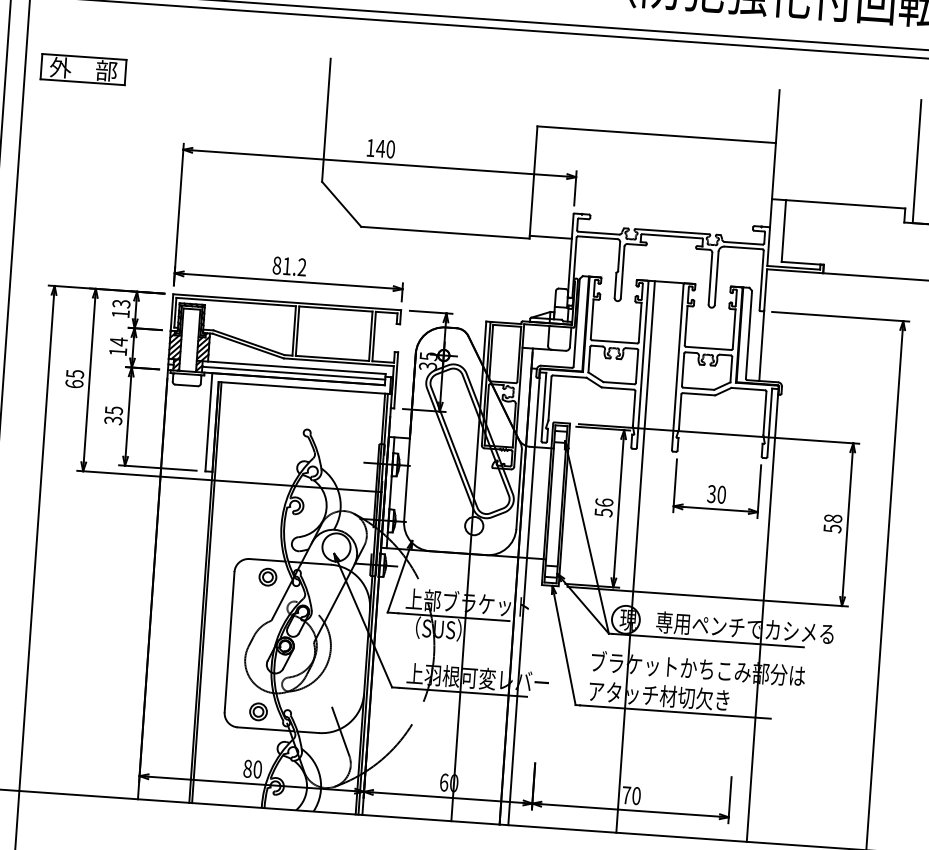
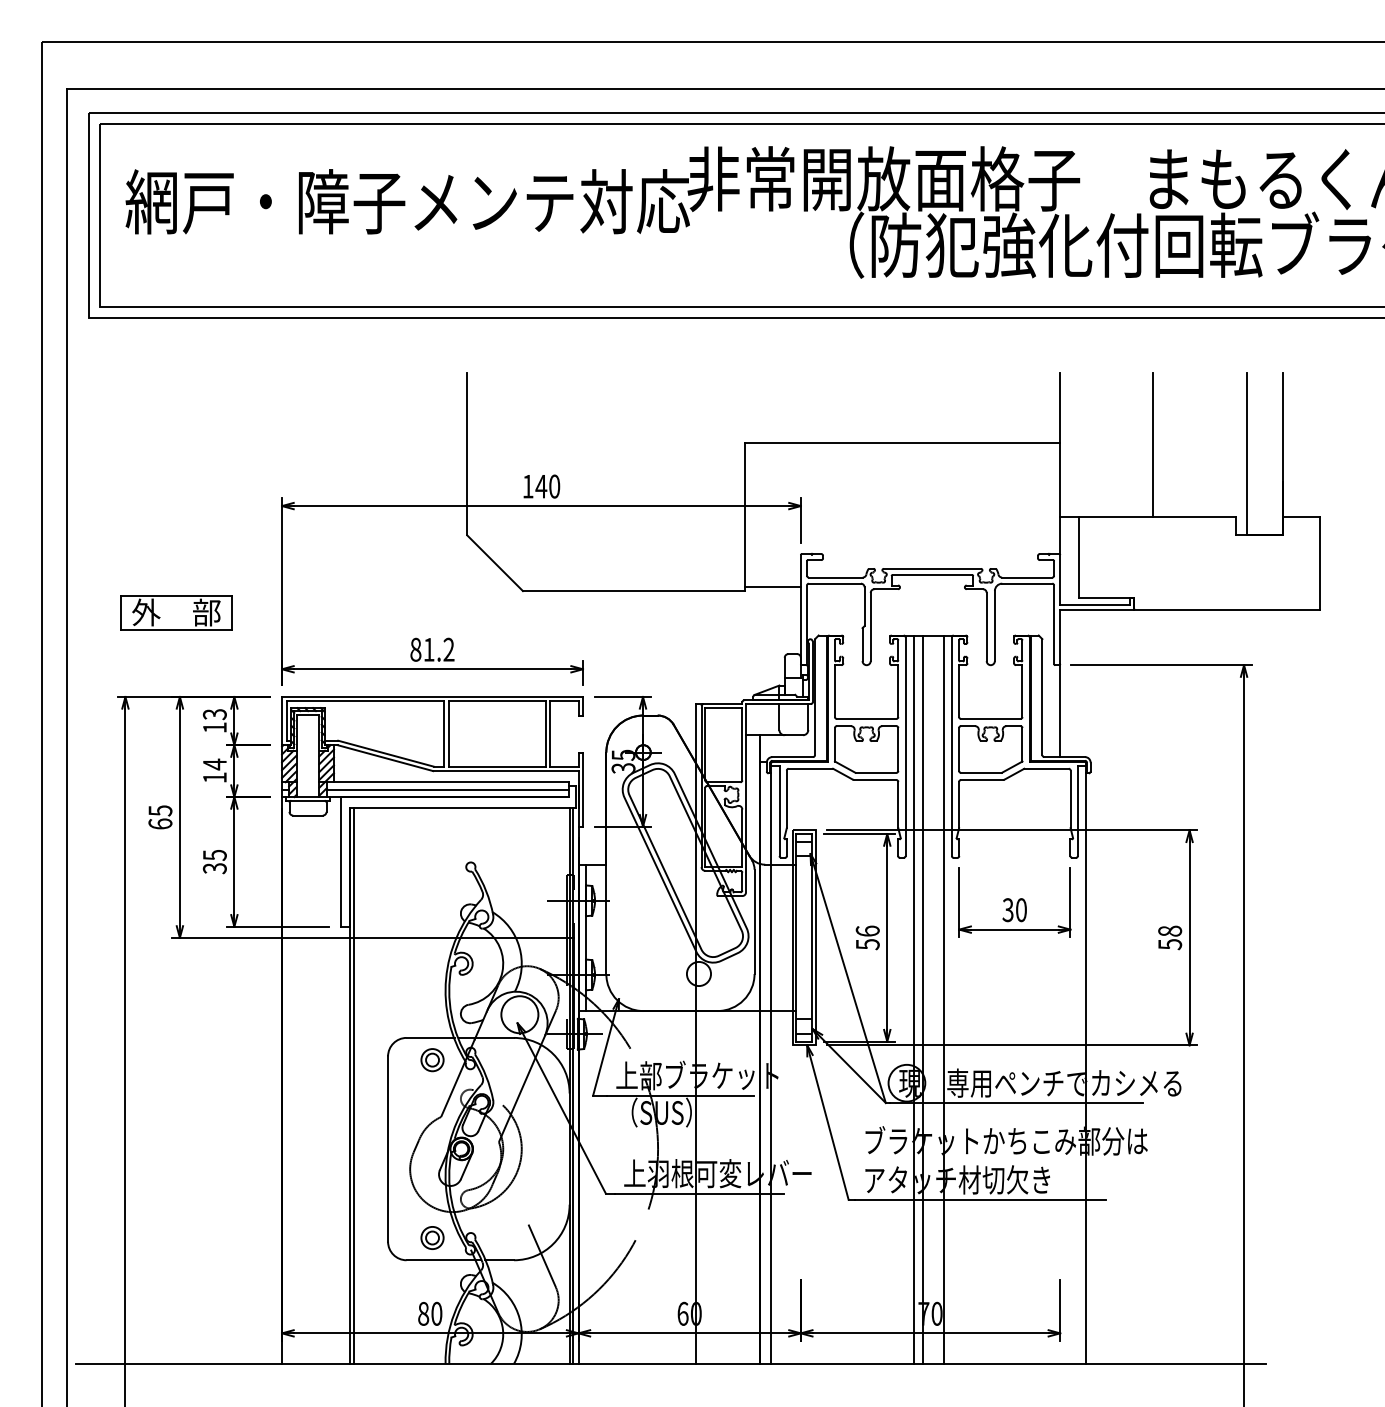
part: (83, 69) -> (176, 612), moved
line: (845, 149) -> (1152, 444), added
line: (642, 557) -> (923, 999), added
line: (658, 558) -> (943, 999), added

